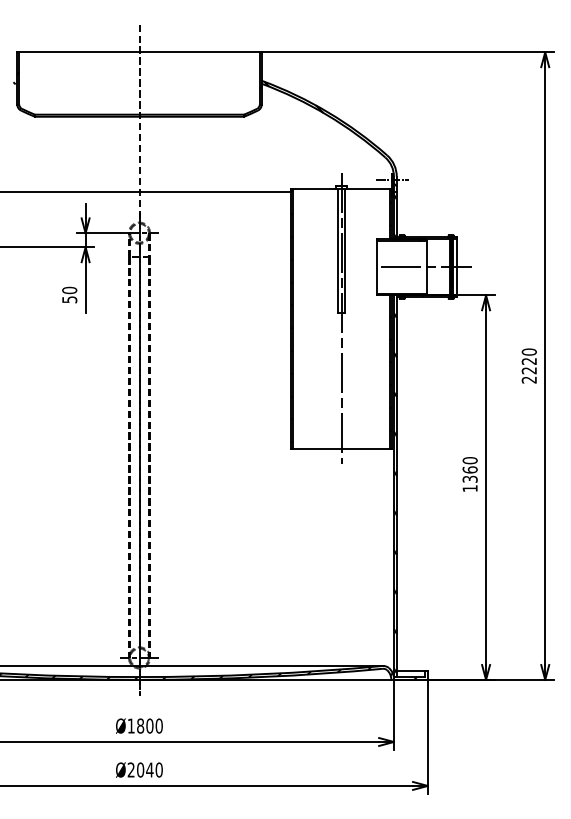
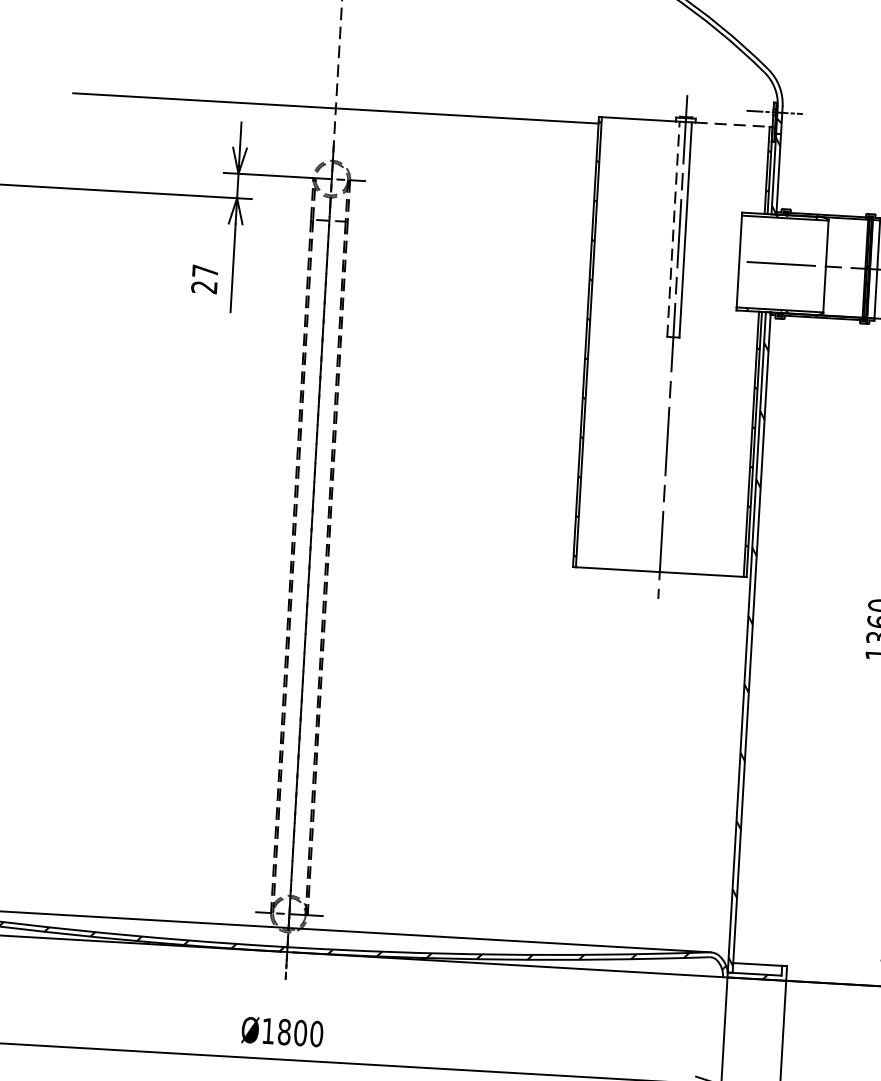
line: (369, 188) -> (734, 124), solid -> dashed
line: (337, 250) -> (672, 228), solid -> dashed
text: (69, 294) -> (204, 278), 50 -> 27

